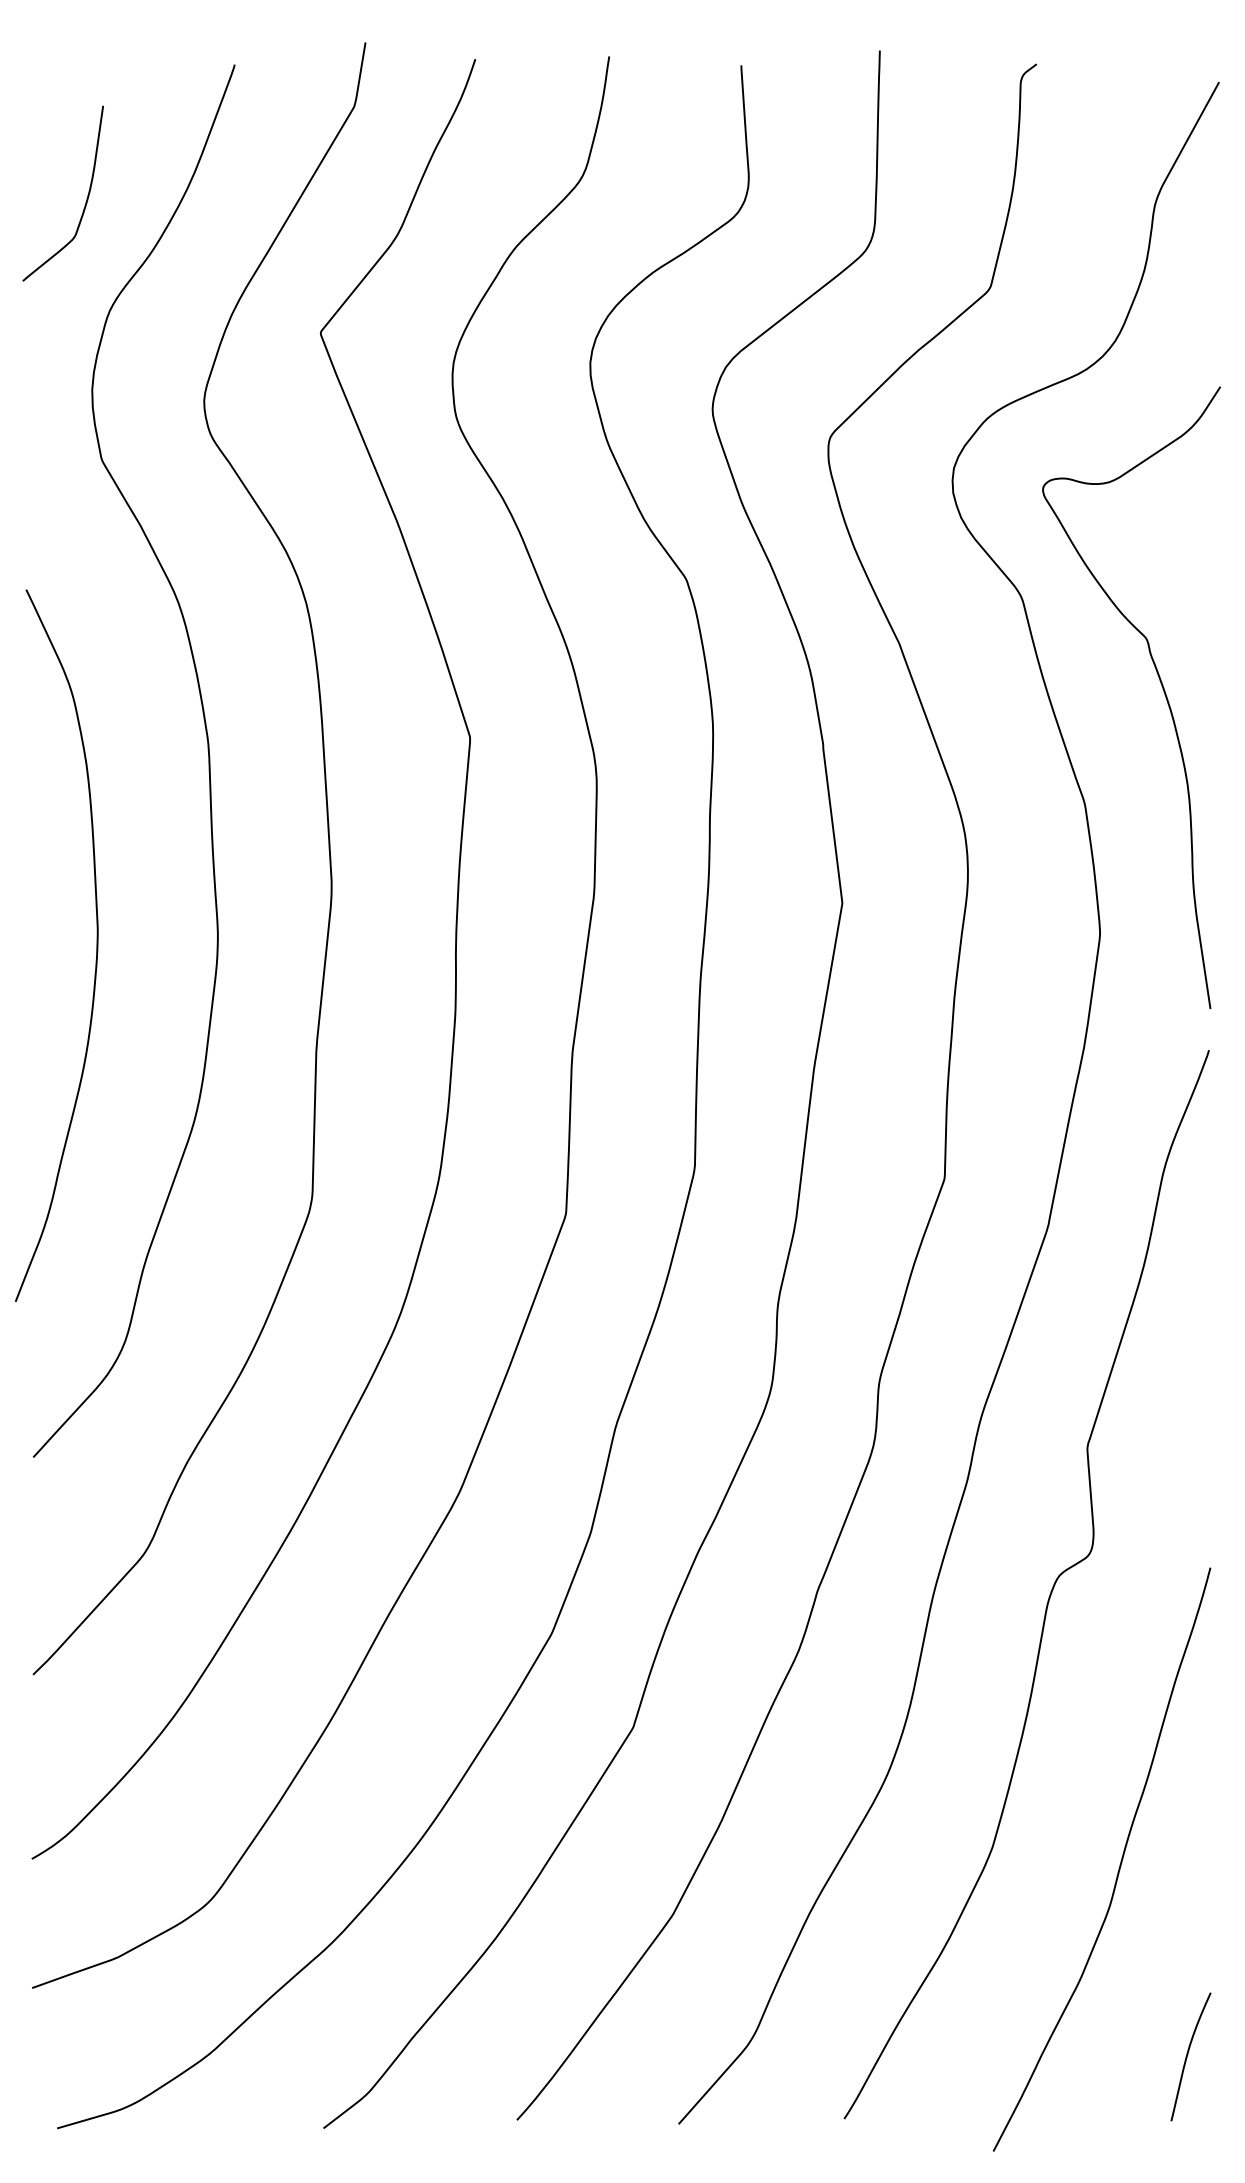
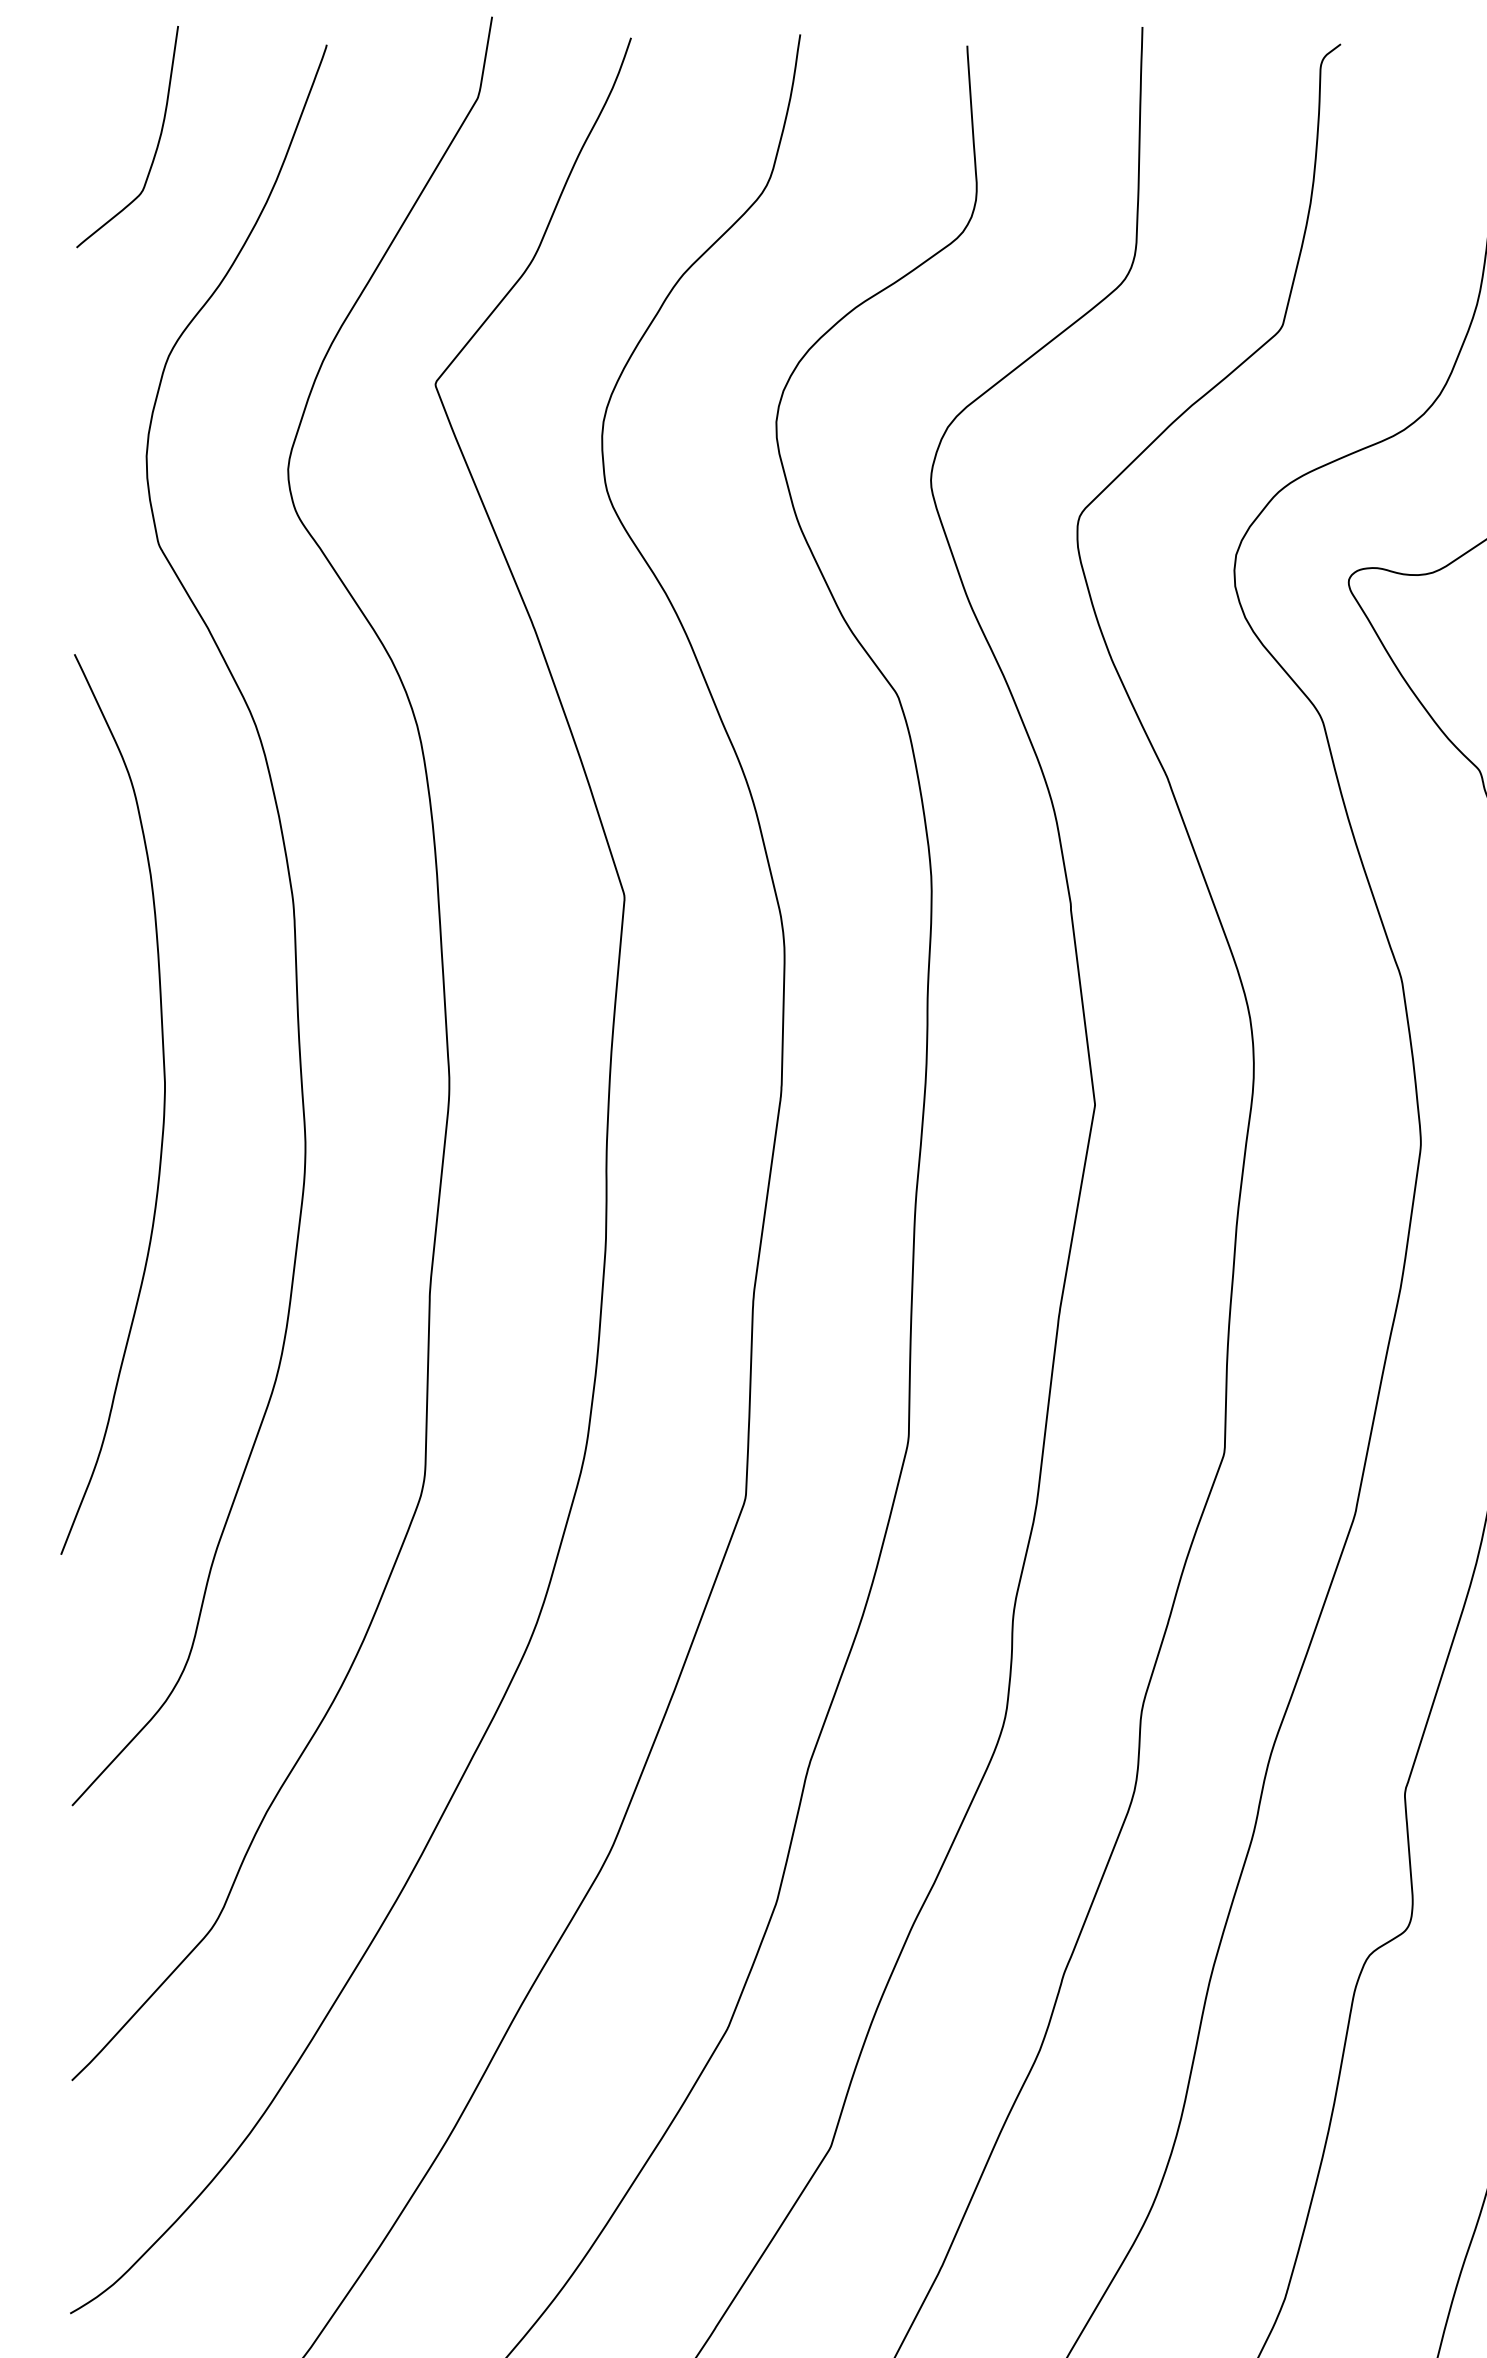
curve: (86, 198) -> (157, 143), moved
curve: (96, 945) -> (163, 1104), moved

